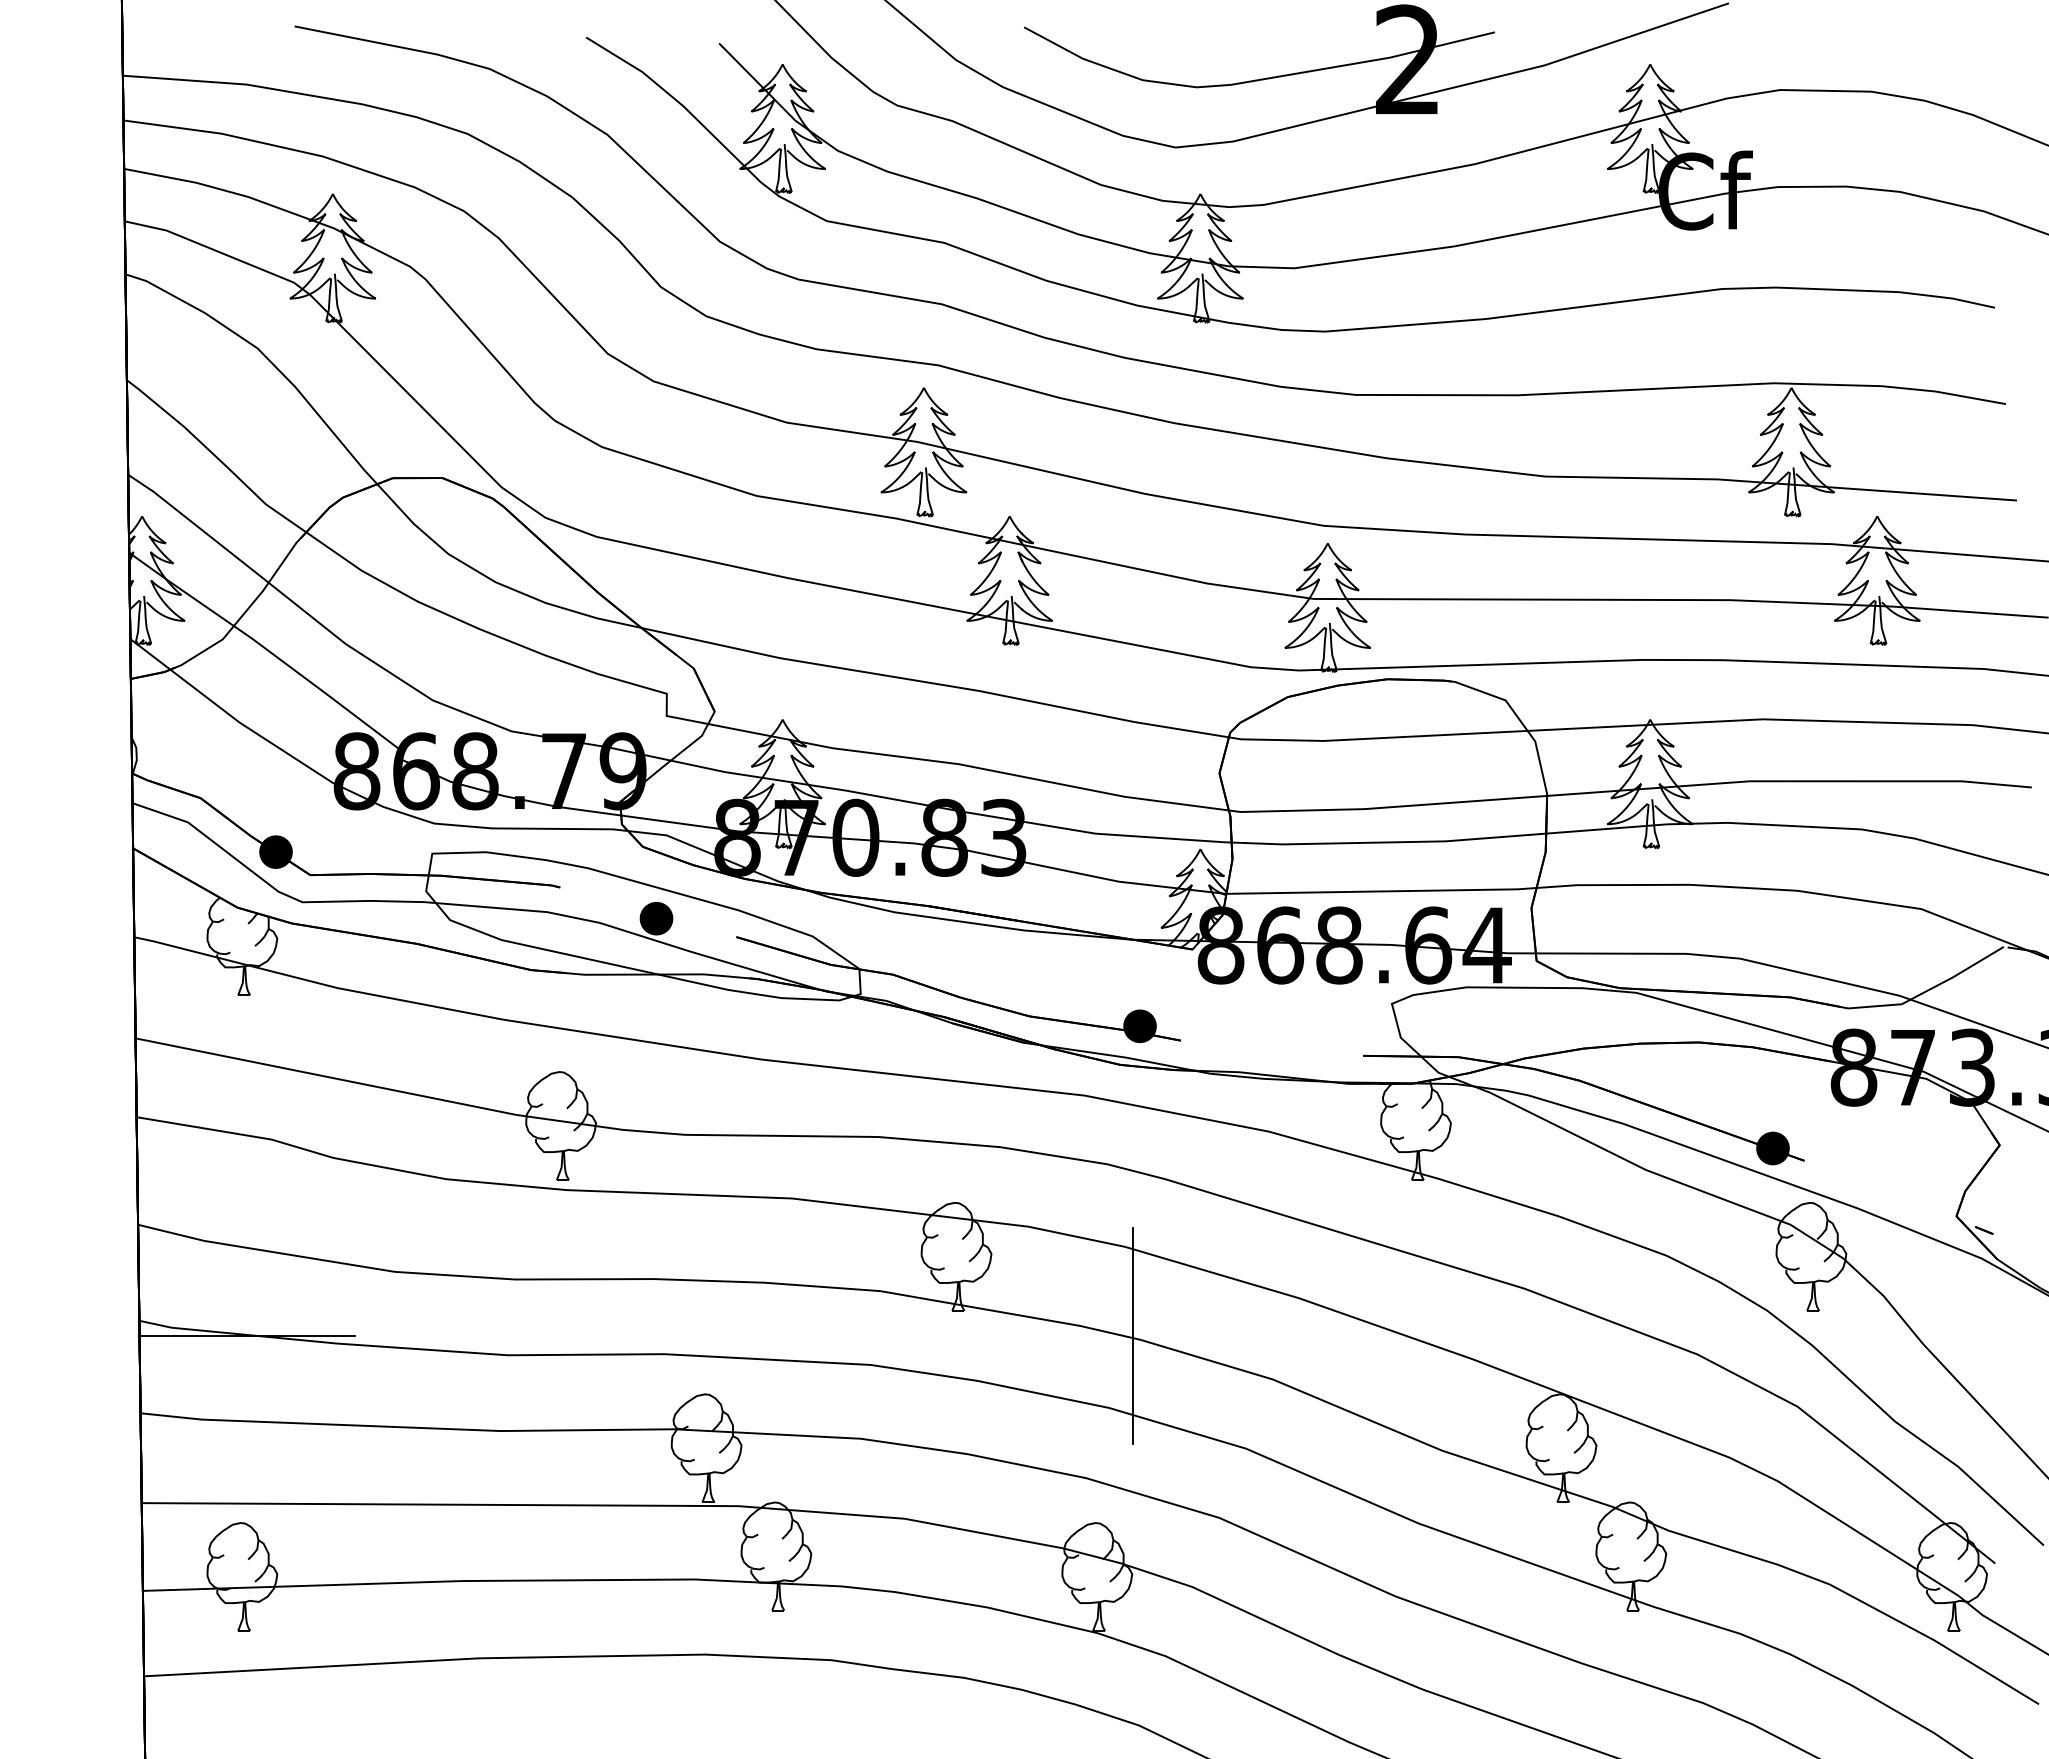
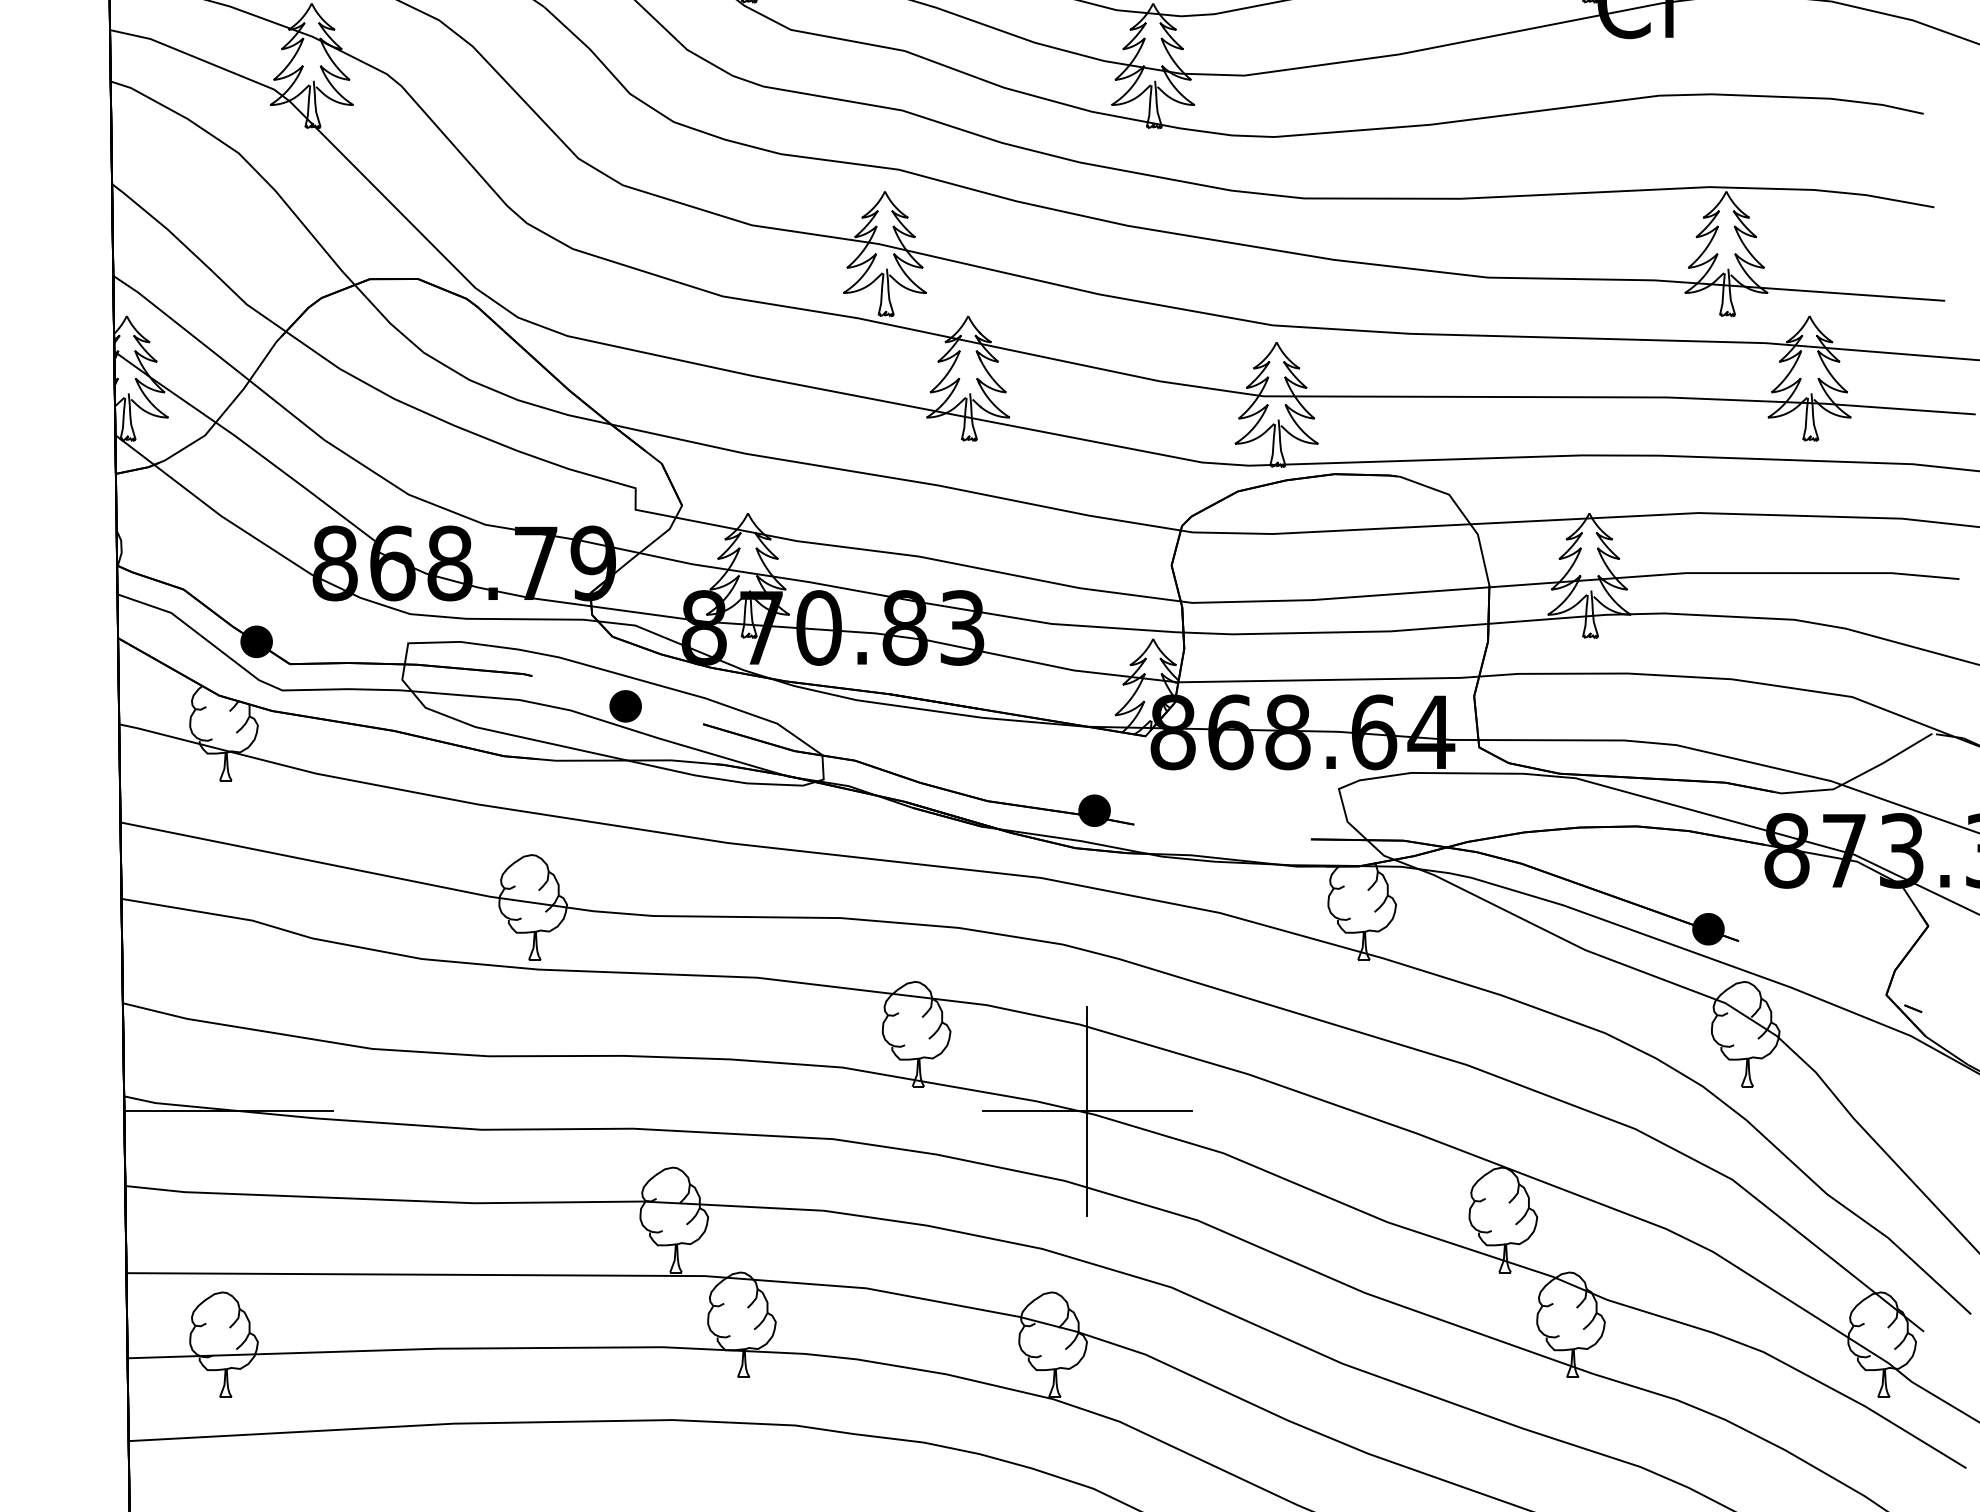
line: (1132, 1335) -> (1087, 1110), added

